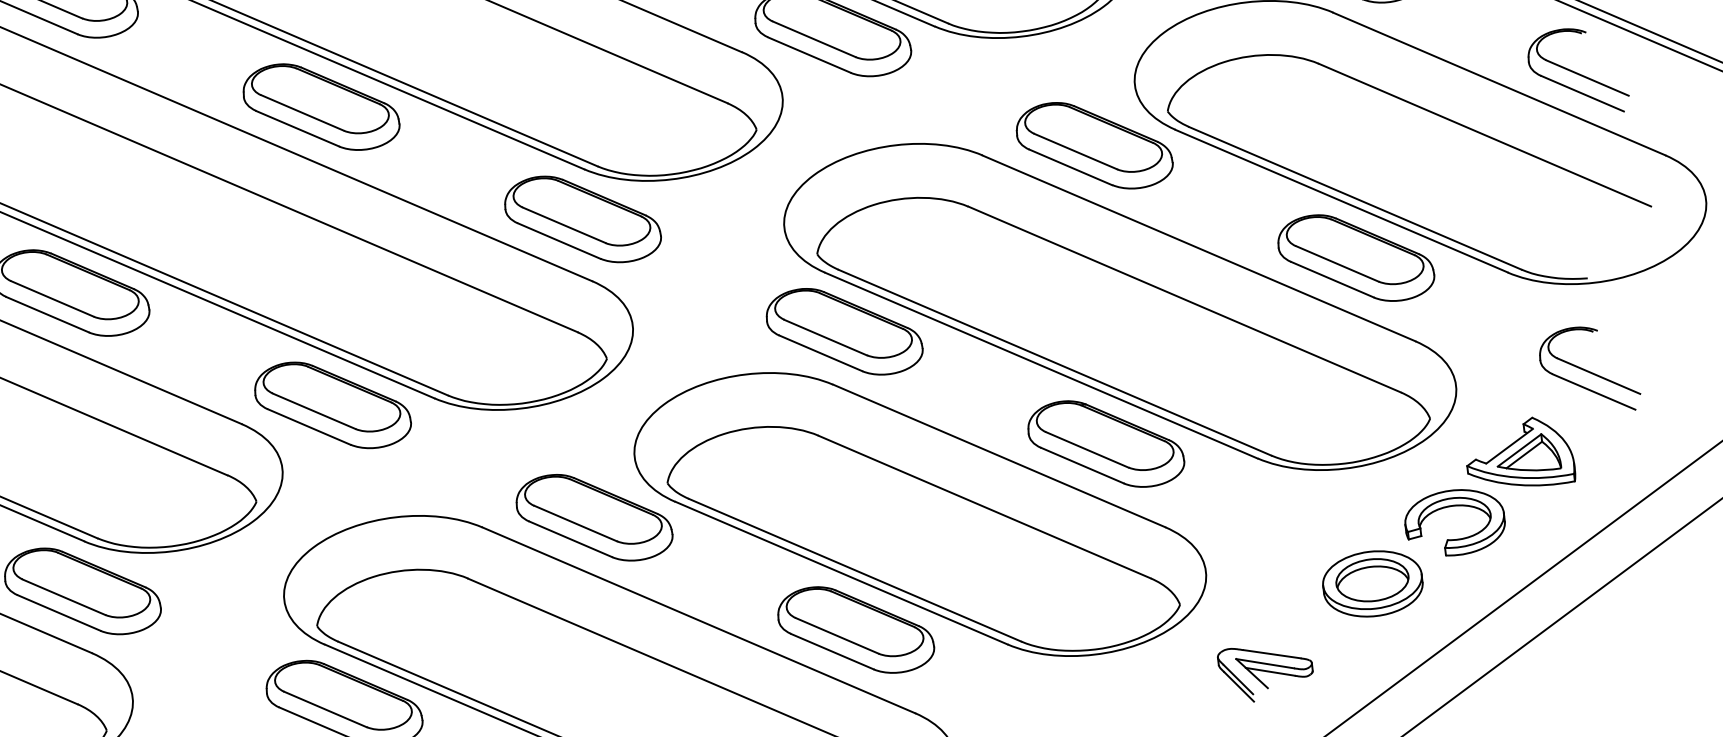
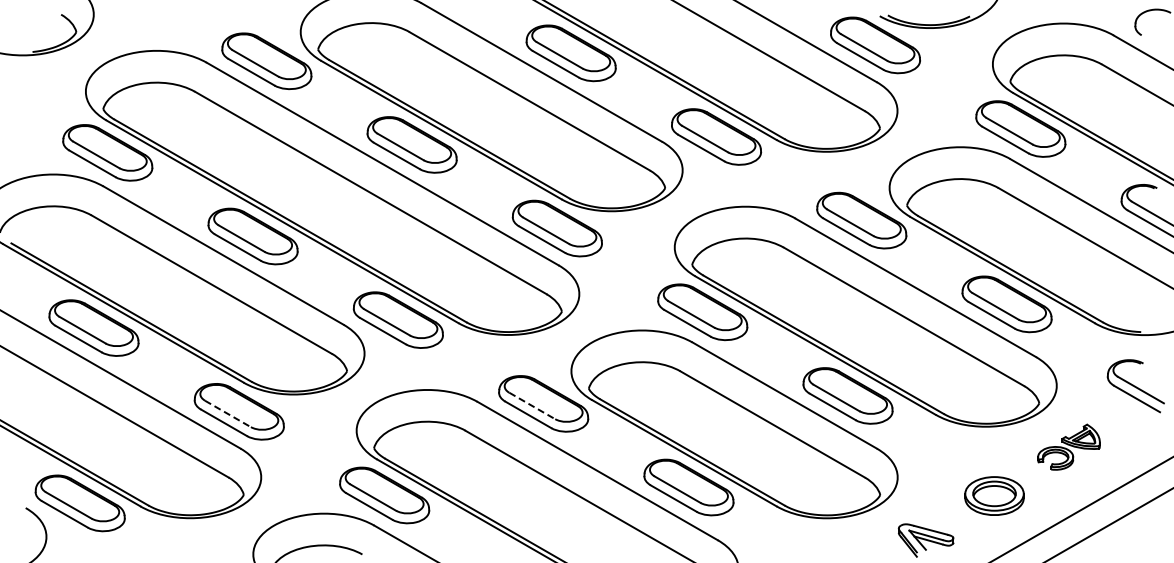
part: (1487, 485) -> (1068, 446), size x0.6
line: (576, 524) -> (532, 406), solid -> dashed
line: (63, 596) -> (227, 413), solid -> dashed

